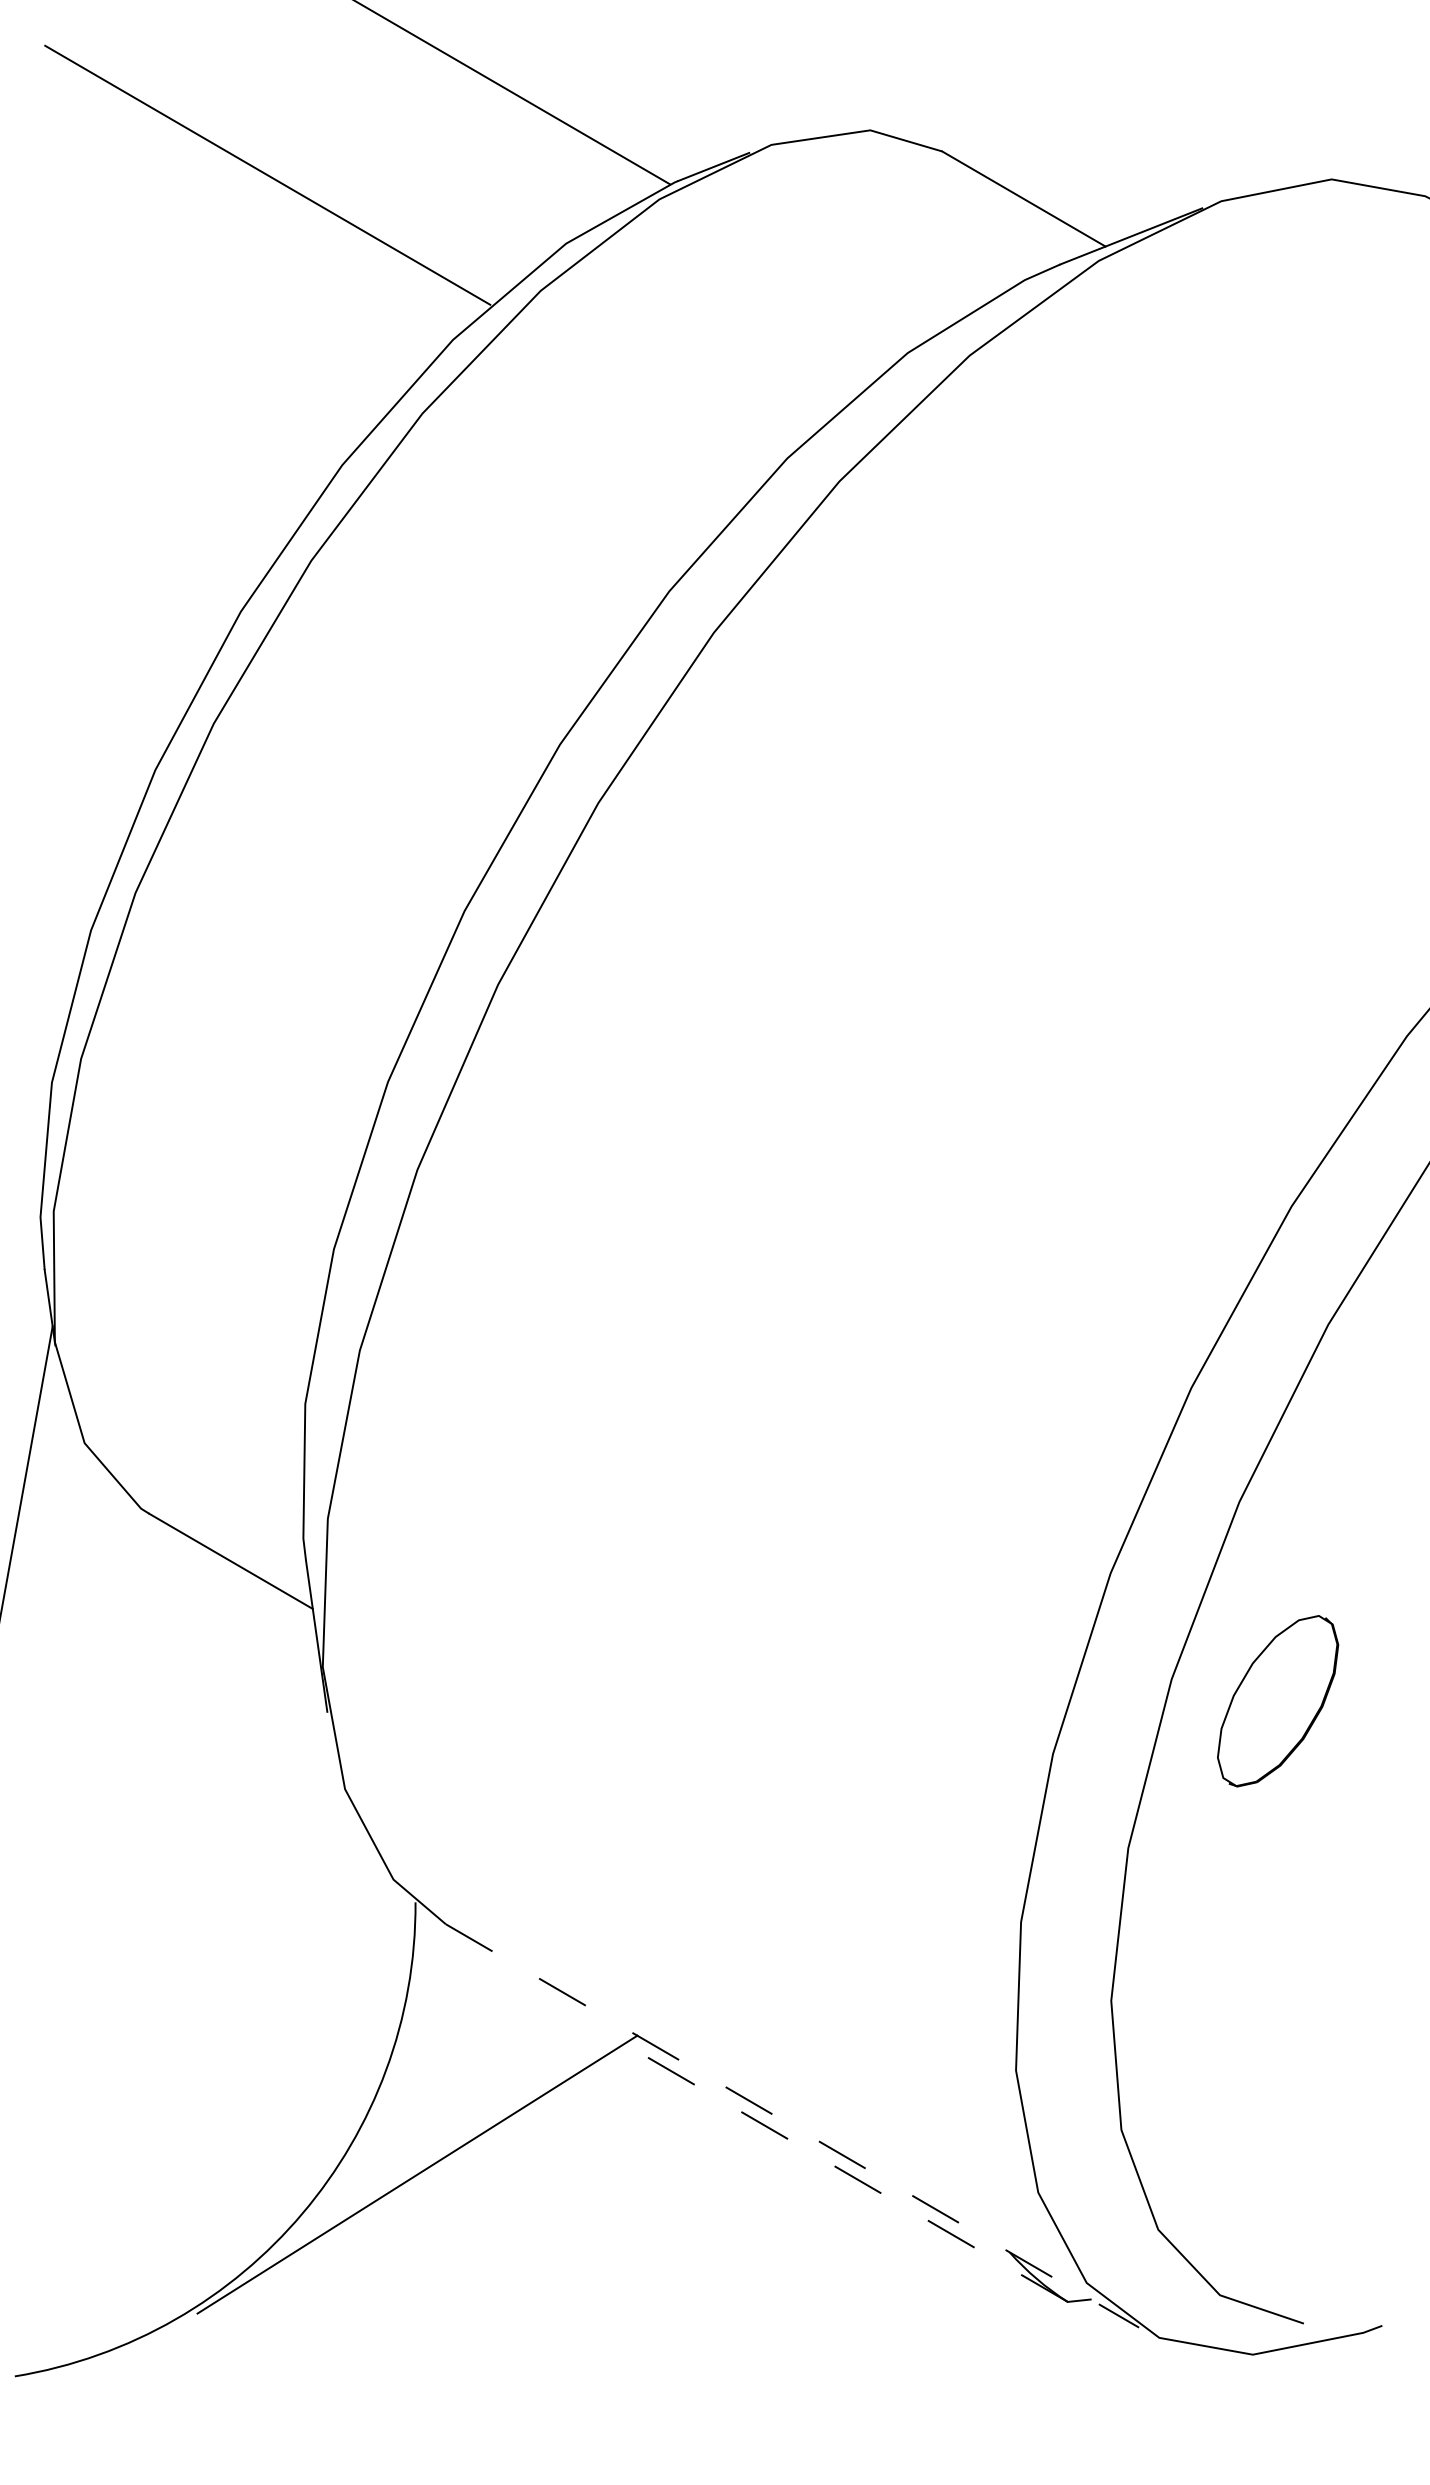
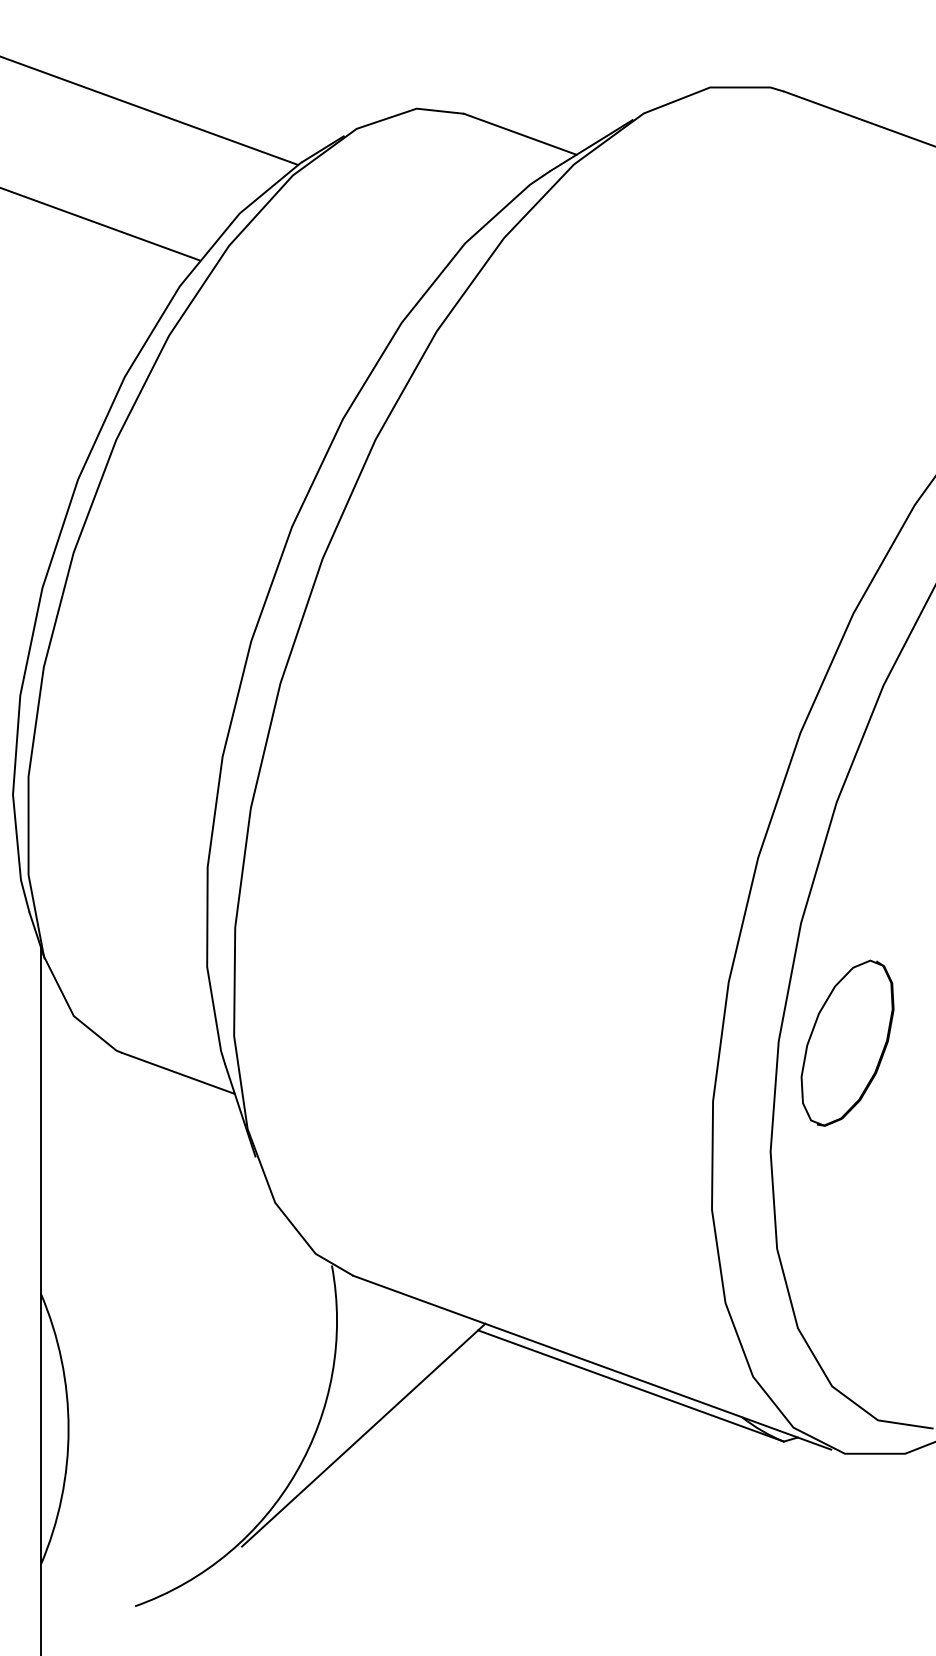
part: (1278, 1700) -> (847, 1042), size x1.43
line: (792, 2125) -> (592, 1362), dashed -> solid
line: (845, 2173) -> (630, 1386), dashed -> solid

